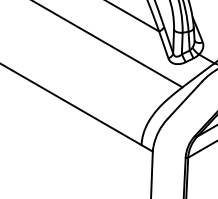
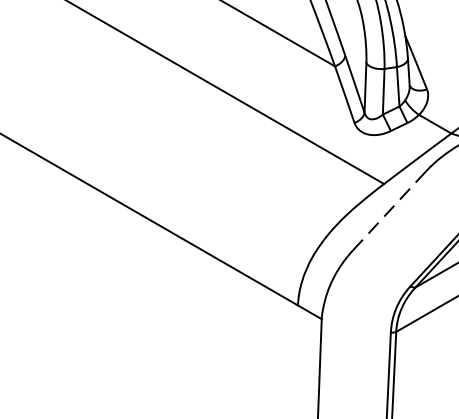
line: (184, 100) -> (388, 211), solid -> dashed

